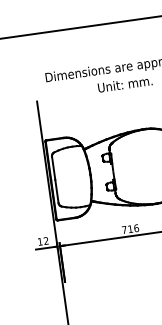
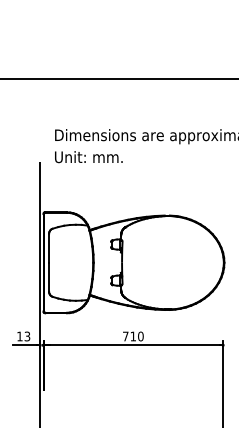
text: (124, 84) -> (88, 157), moved
text: (136, 227) -> (140, 335), 716 -> 710
text: (46, 240) -> (27, 336), 12 -> 13

